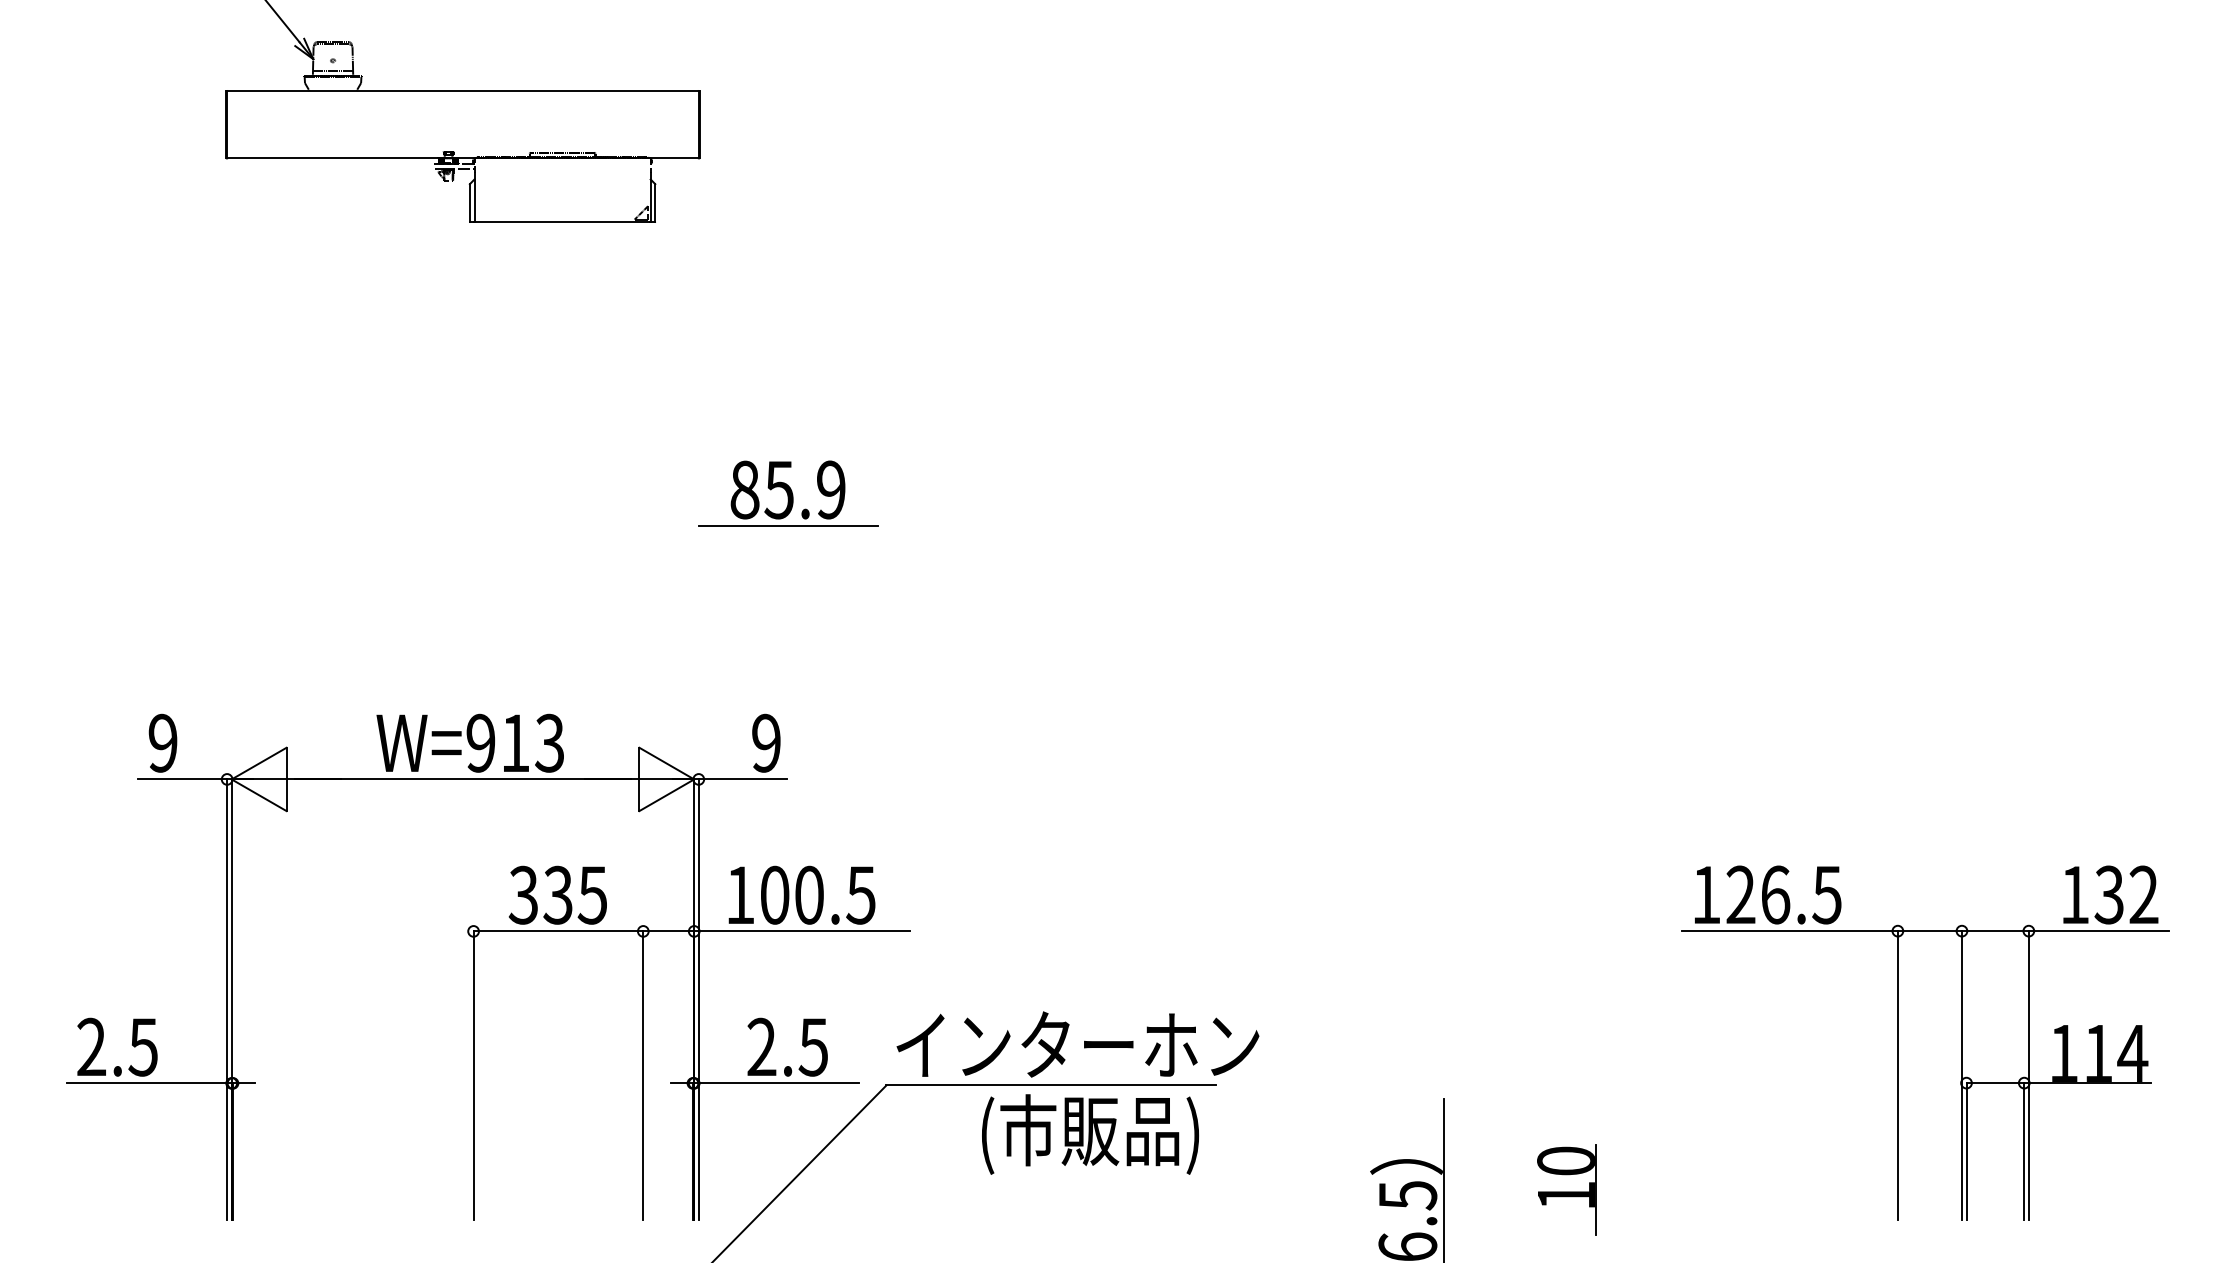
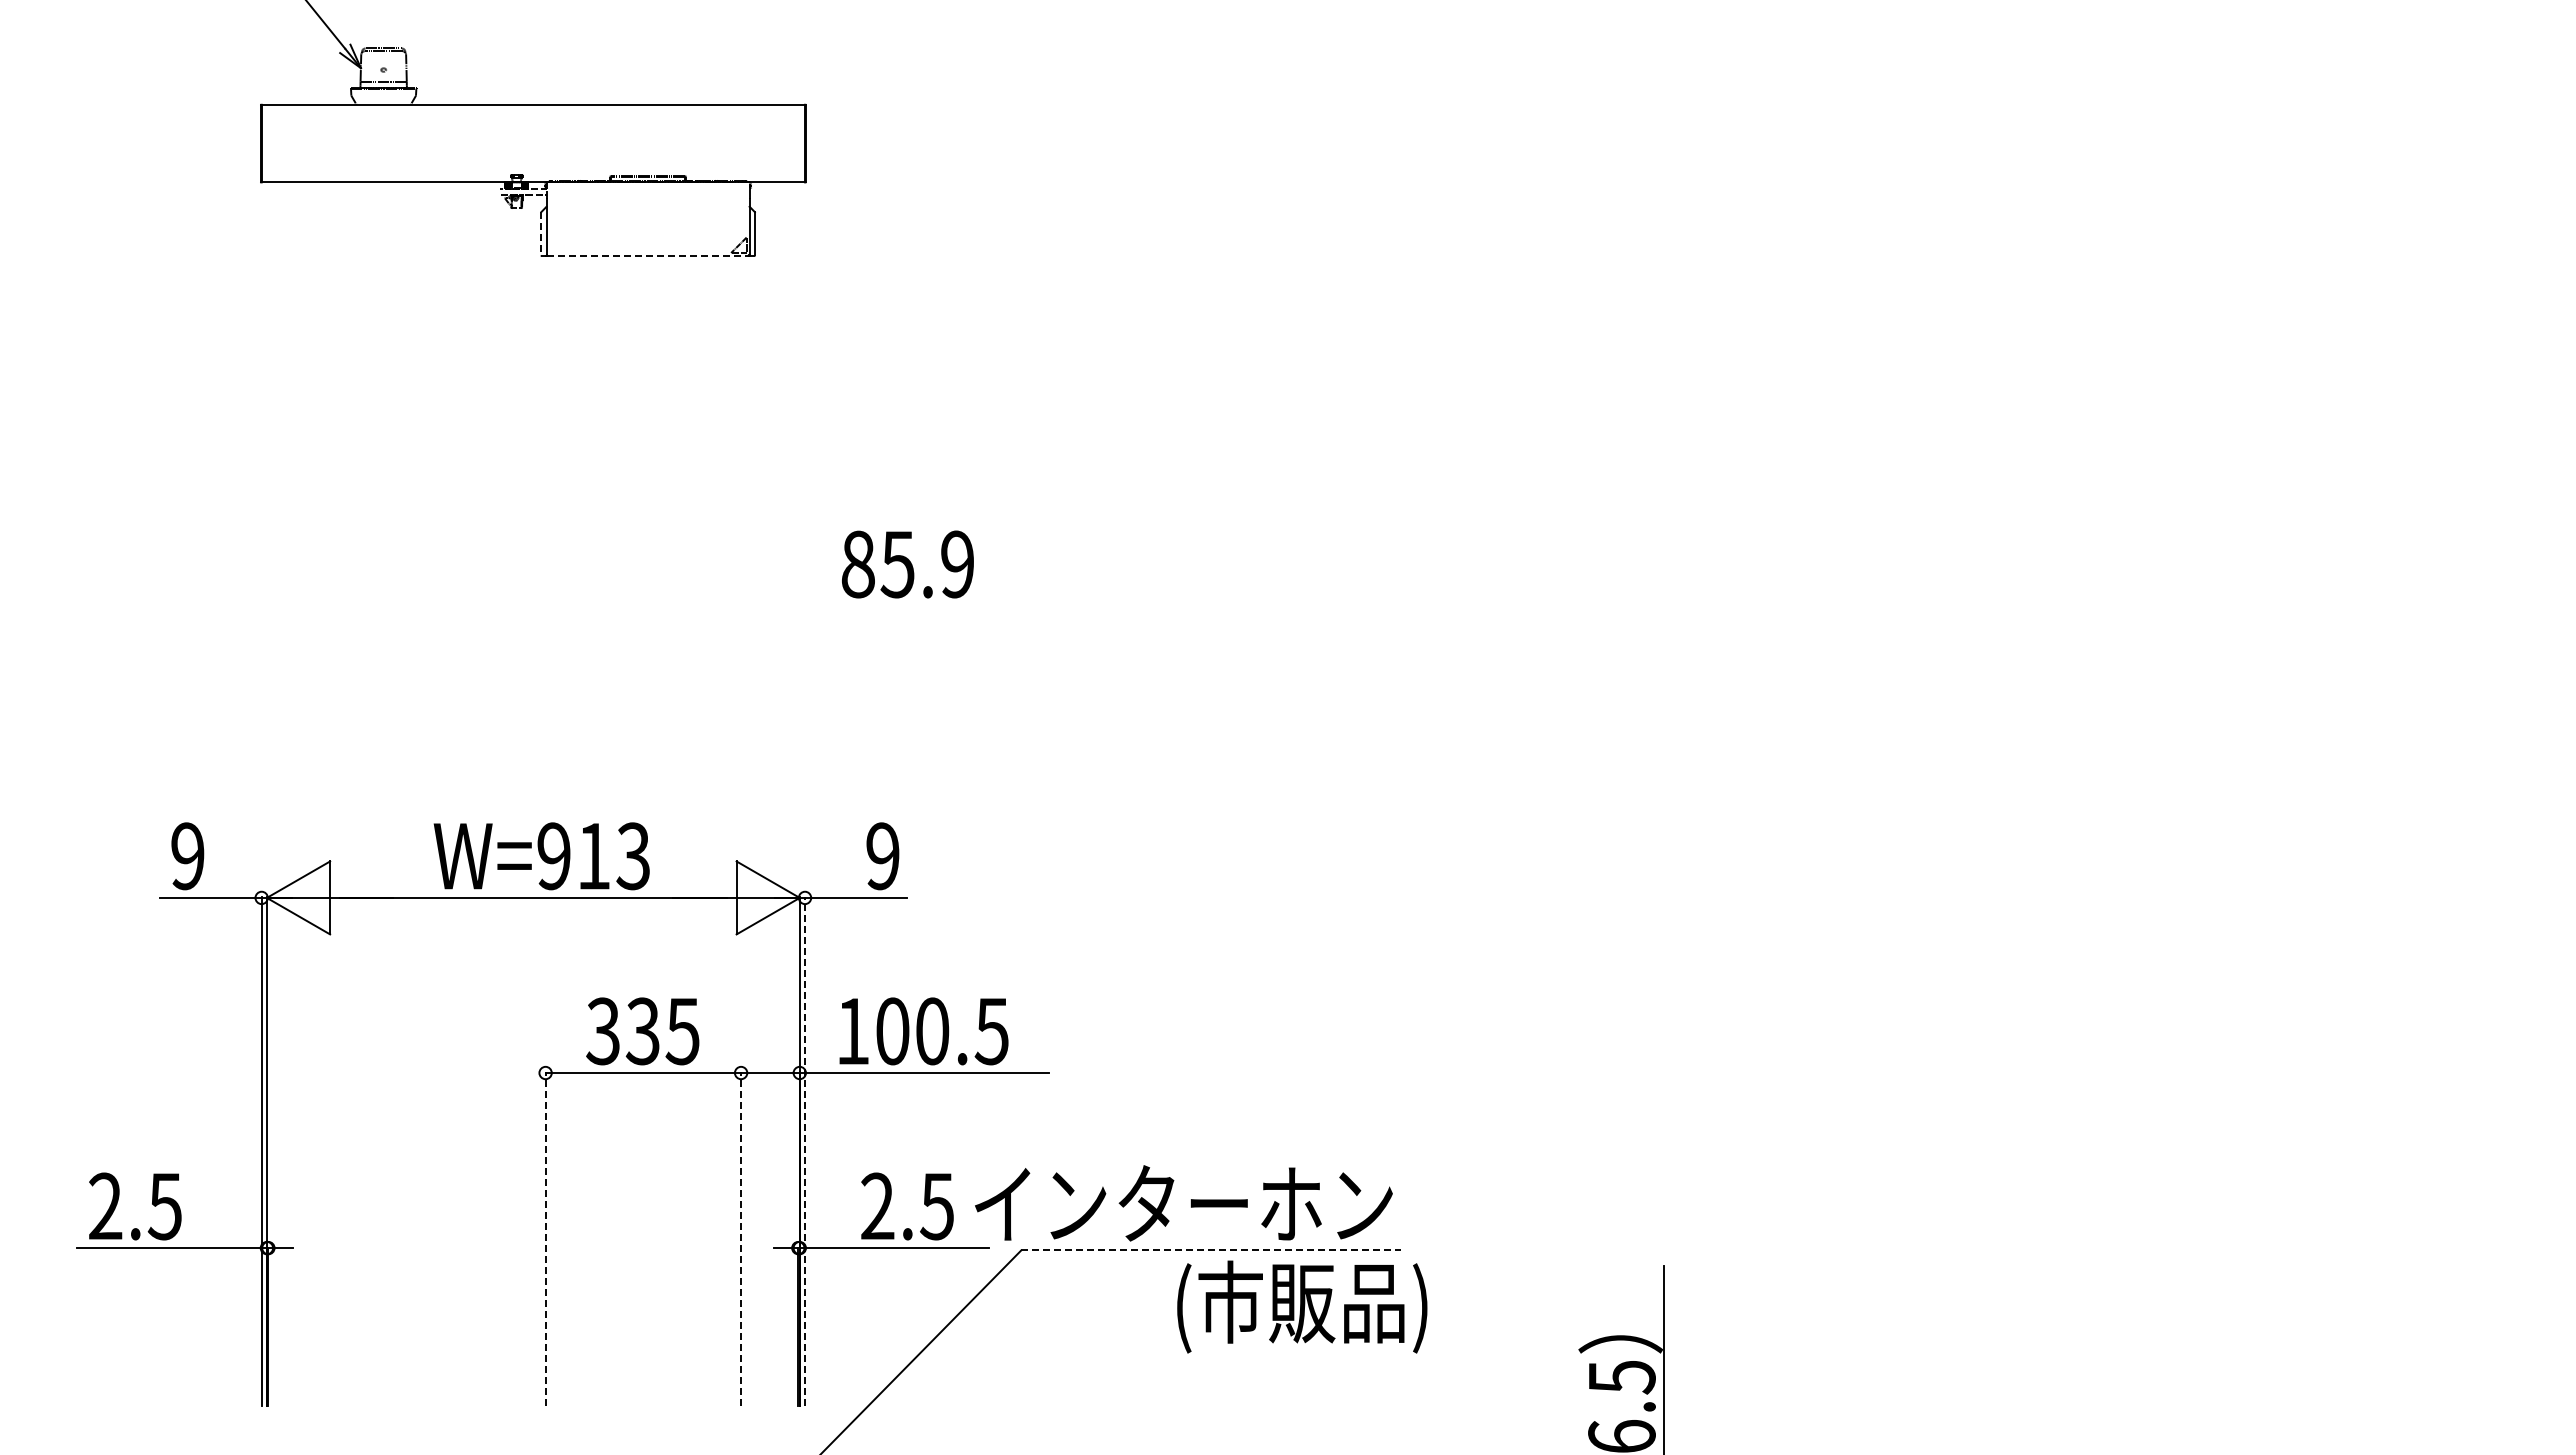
line: (470, 202) -> (541, 233), solid -> dashed
line: (562, 221) -> (648, 255), solid -> dashed
line: (788, 526) -> (908, 606), removed
line: (699, 999) -> (805, 1151), solid -> dashed
part: (1897, 1042) -> (2186, 1201), removed
text: (1077, 1044) -> (1183, 1203), moved
line: (473, 1075) -> (545, 1239), solid -> dashed
line: (643, 1075) -> (741, 1239), solid -> dashed
line: (1051, 1085) -> (1211, 1250), solid -> dashed
text: (1090, 1134) -> (1302, 1306), moved
part: (1566, 1189) -> (1804, 1370), removed

